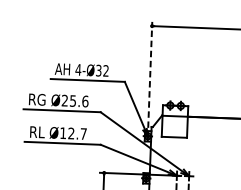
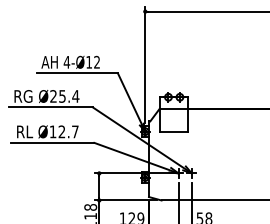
text: (99, 69) -> (89, 61), 4-Ø32 -> 4-Ø12
line: (150, 74) -> (145, 64), dashed -> solid
text: (85, 101) -> (75, 96), Ø25.6 -> Ø25.4

